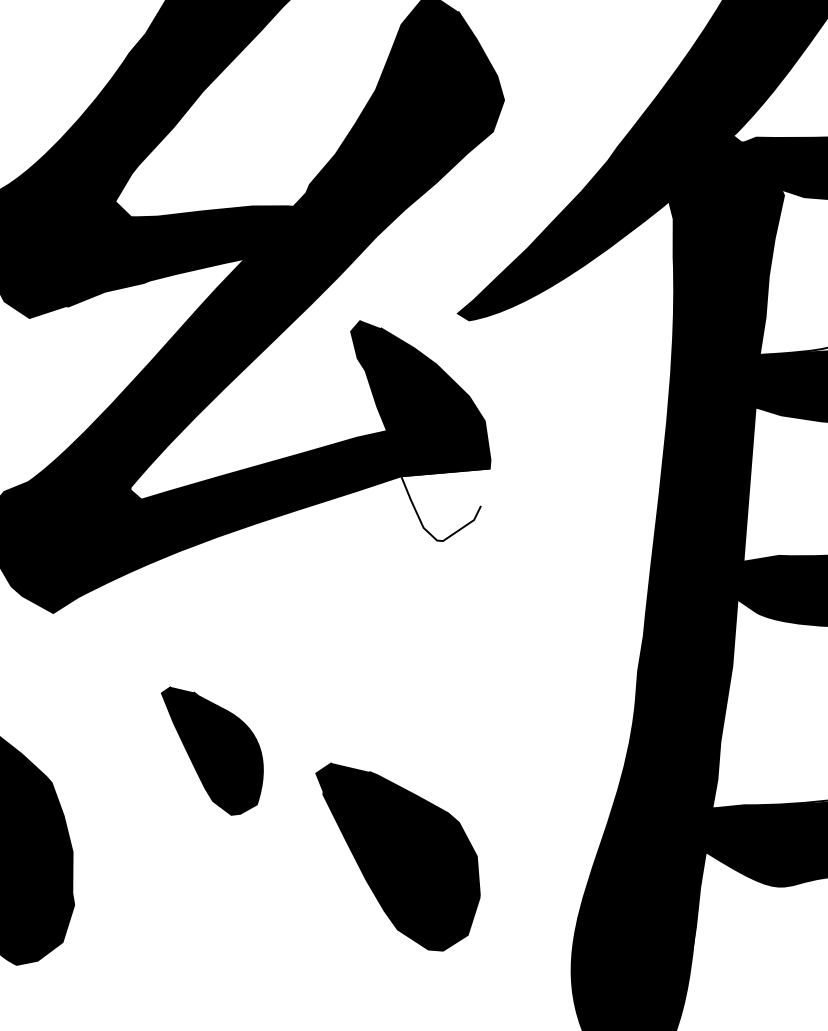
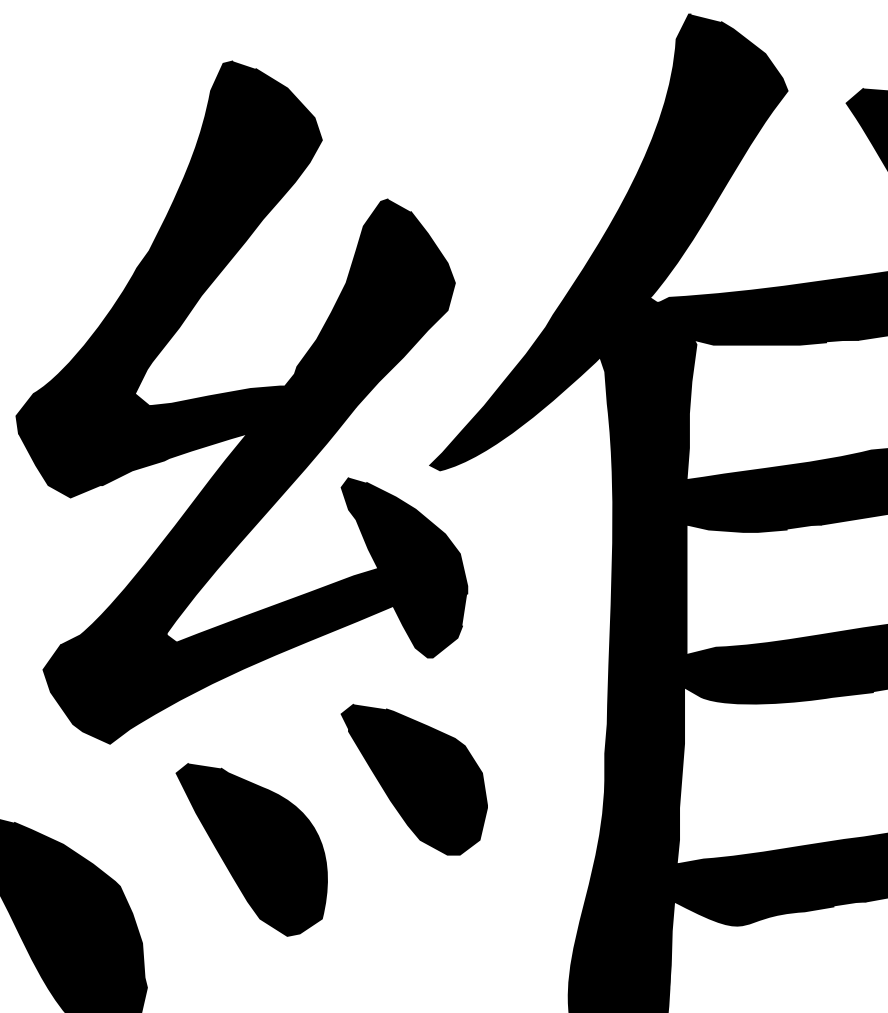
fill: (443, 502) -> (430, 625), added
part: (210, 751) -> (251, 849), size x1.67
part: (395, 857) -> (413, 779), moved

